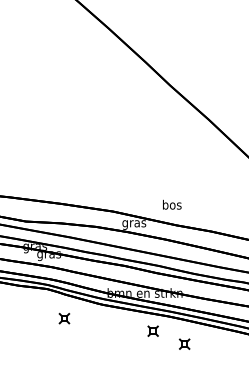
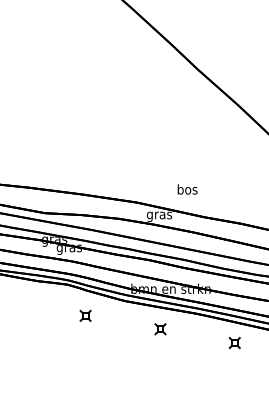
text: (172, 204) -> (187, 189), moved
part: (153, 331) -> (160, 329), moved
part: (184, 343) -> (234, 342), moved

